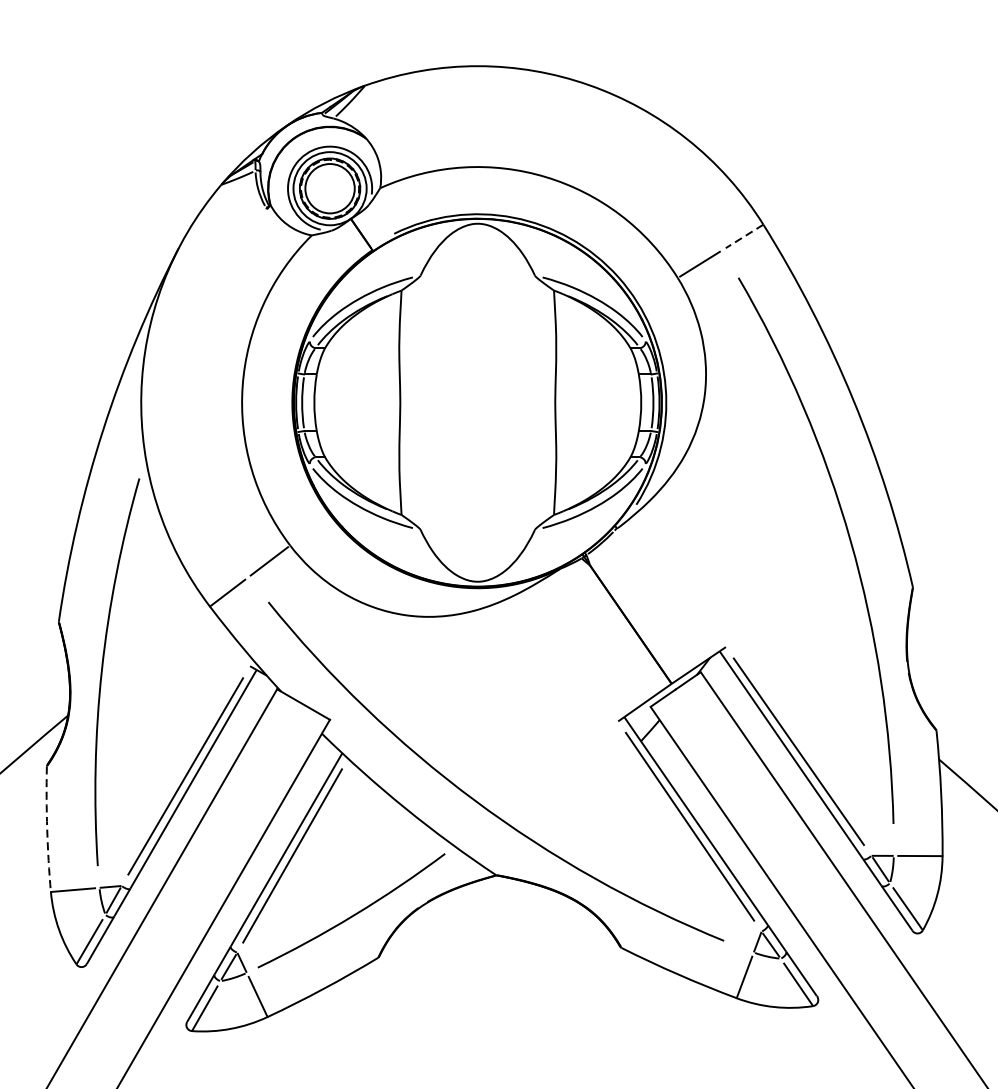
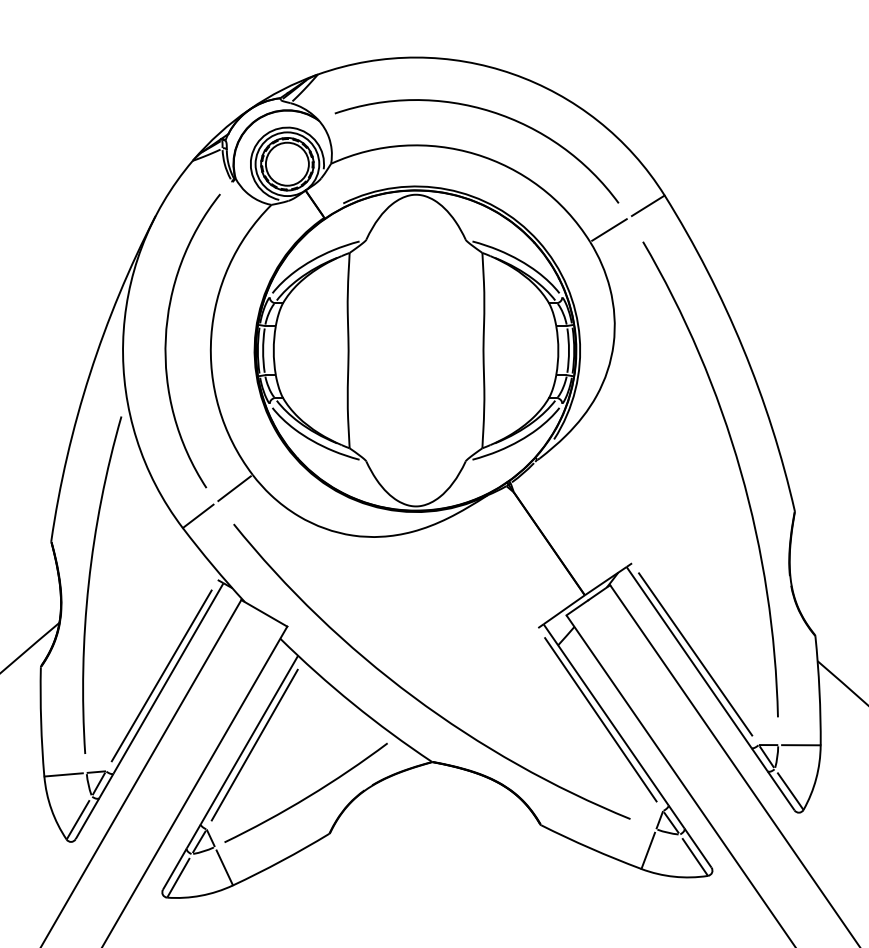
arc: (558, 128) -> (486, 111), added
line: (743, 237) -> (647, 206), dashed -> solid
arc: (191, 391) -> (166, 340), added
arc: (47, 828) -> (41, 721), dashed -> solid

